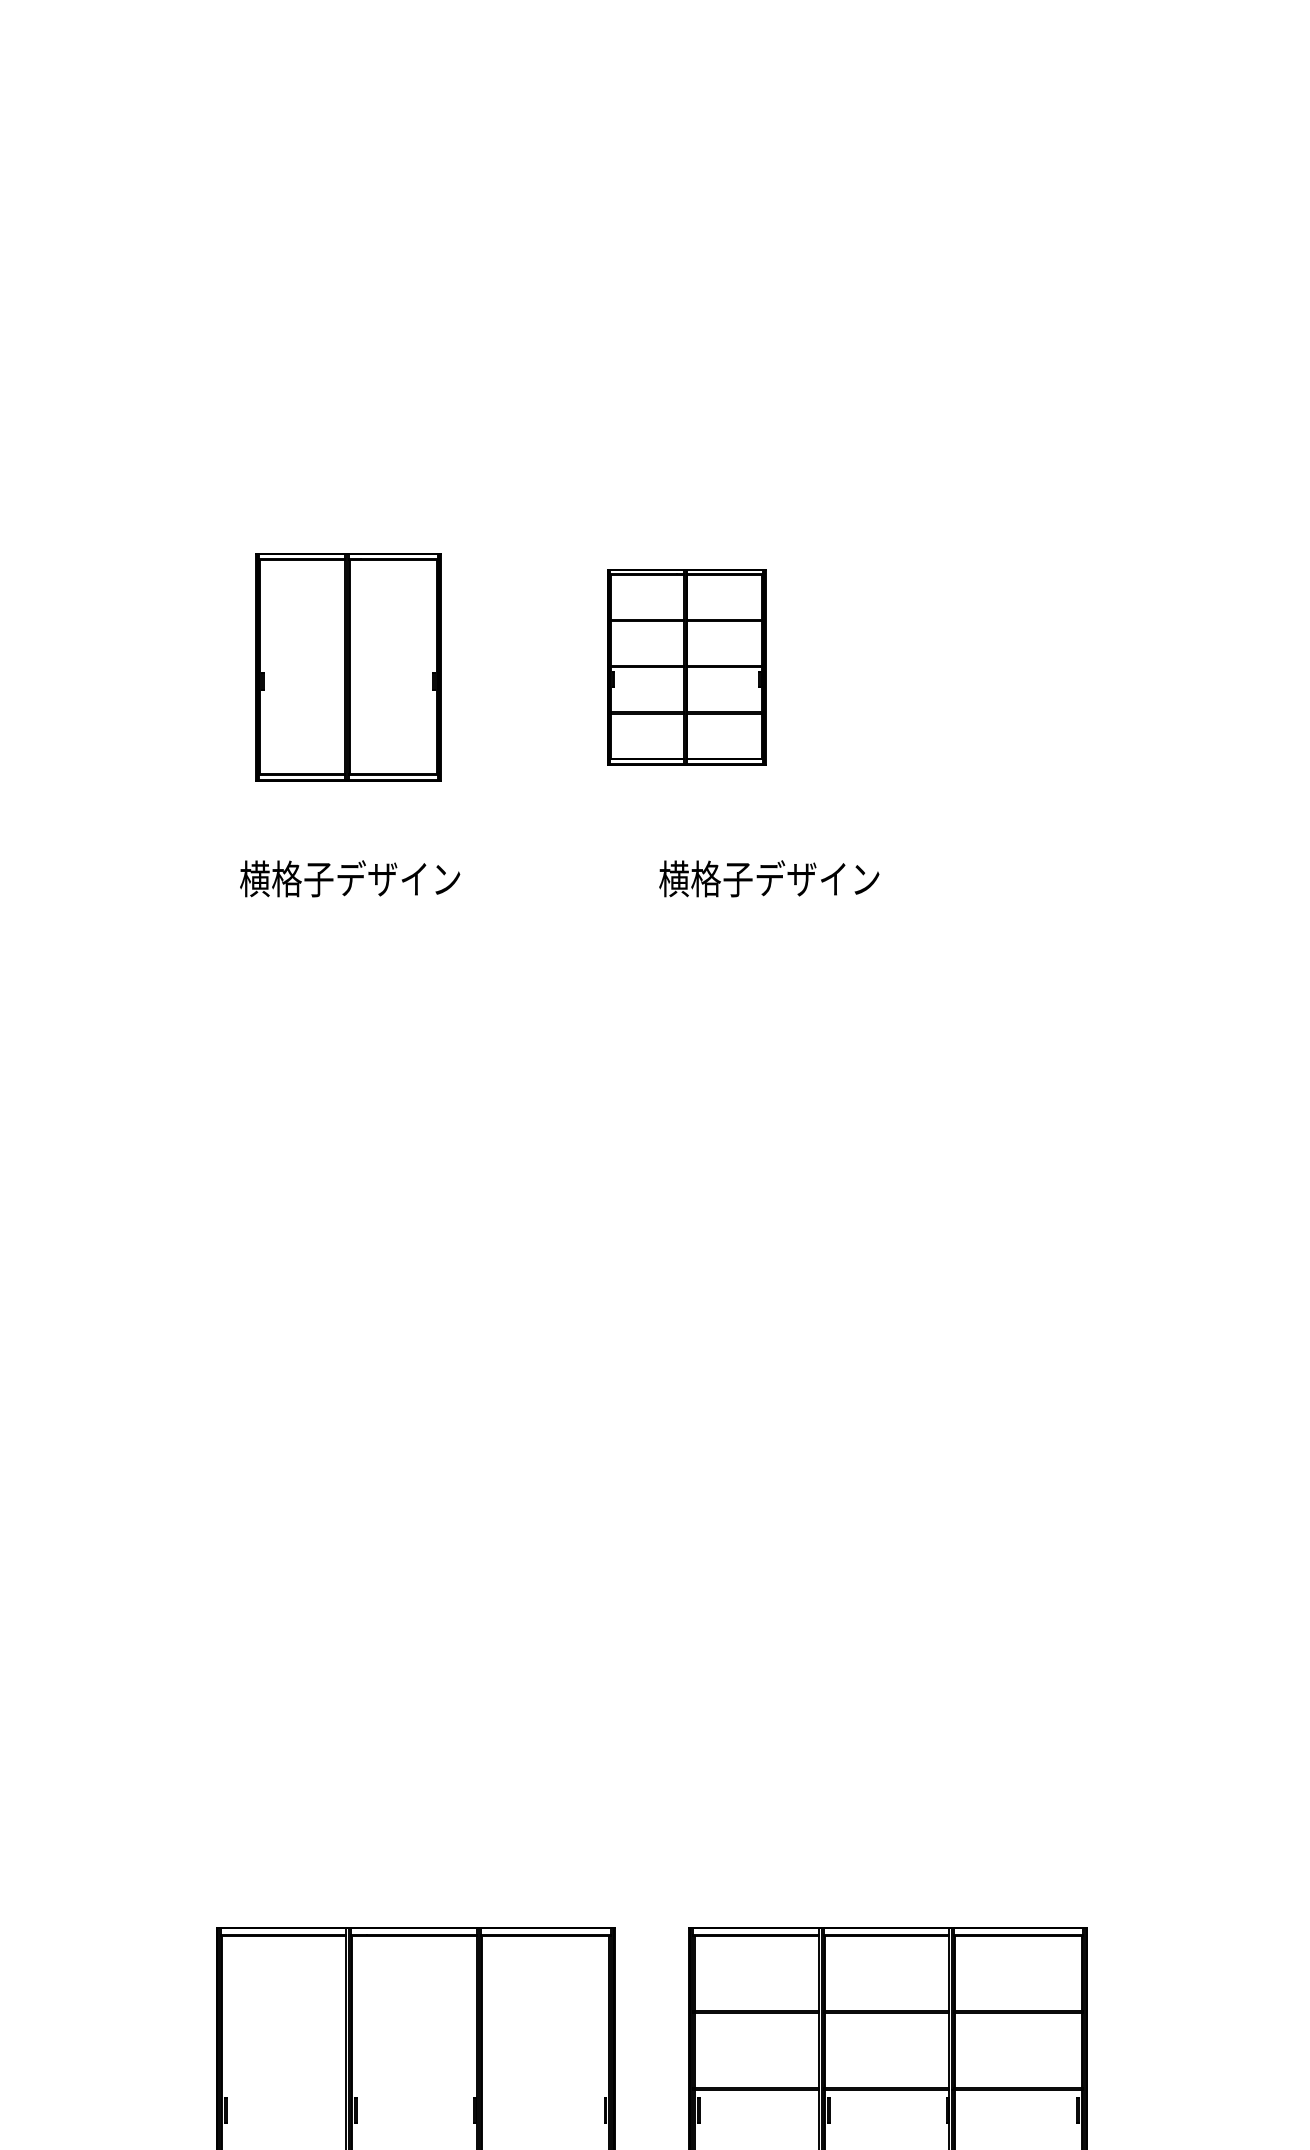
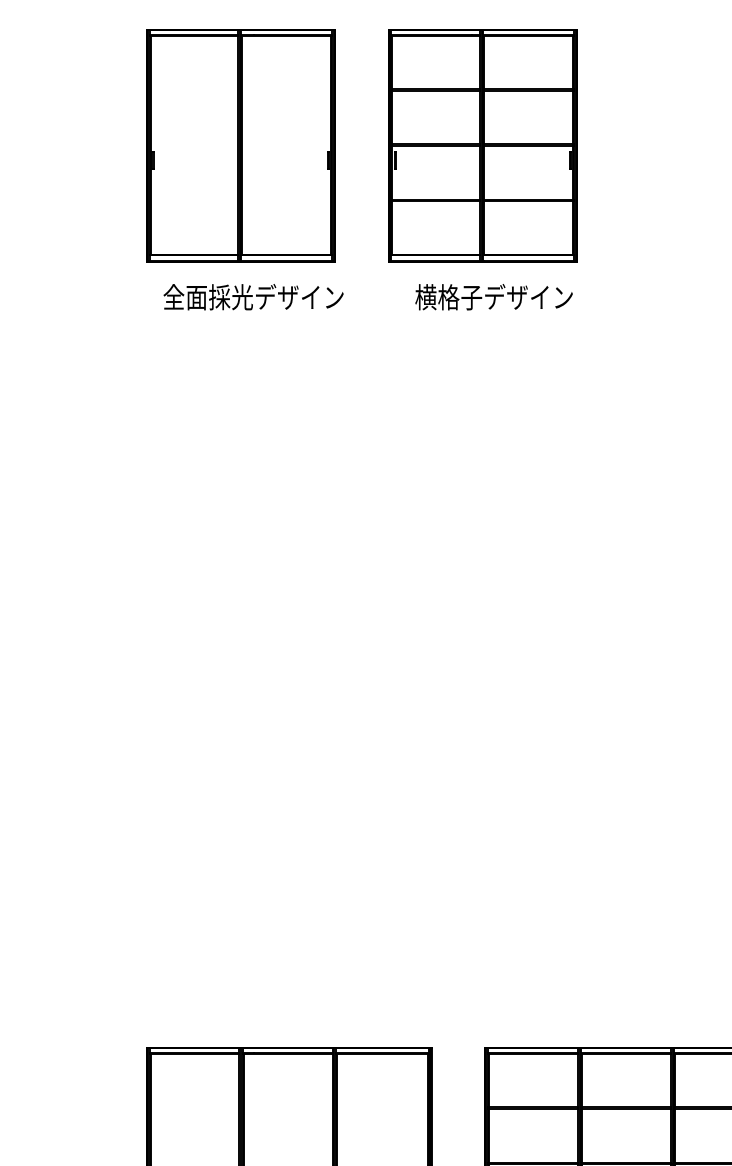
part: (348, 667) -> (240, 145), size x1.43
part: (686, 667) -> (482, 145), size x1.67
text: (366, 878) -> (253, 296), 横格子デザイン -> 全面採光デザイン
text: (769, 878) -> (494, 296), moved

